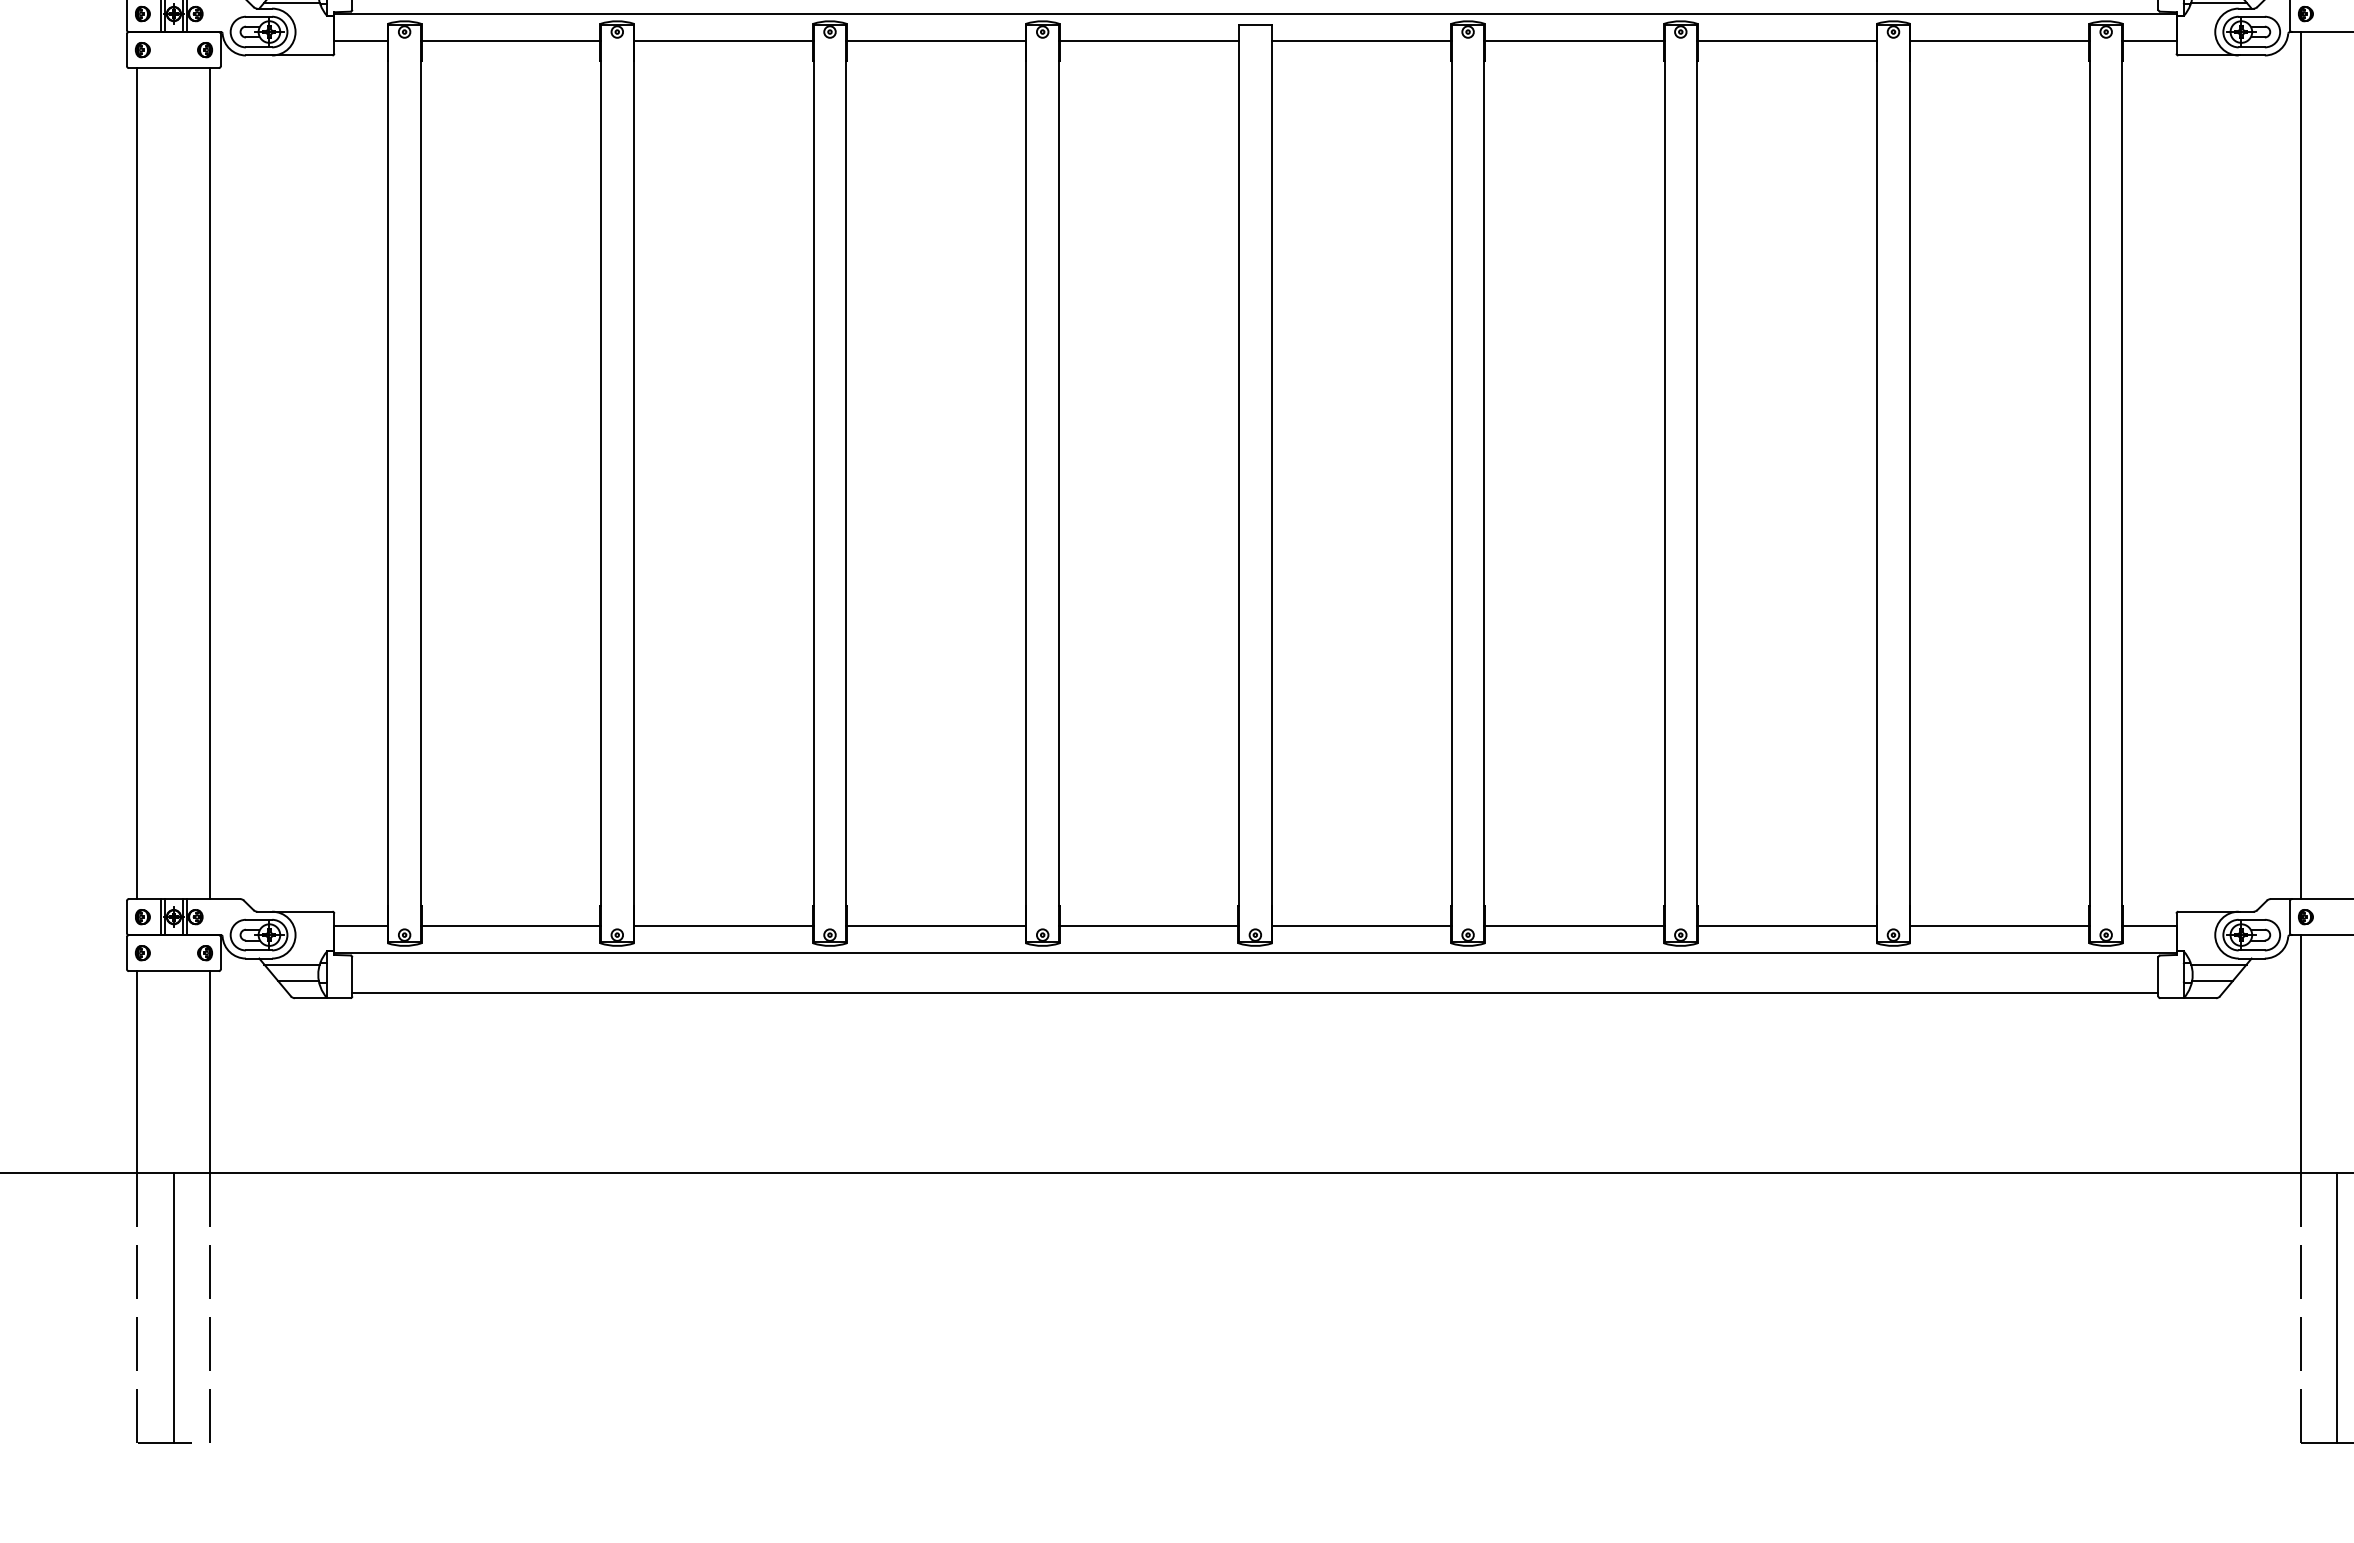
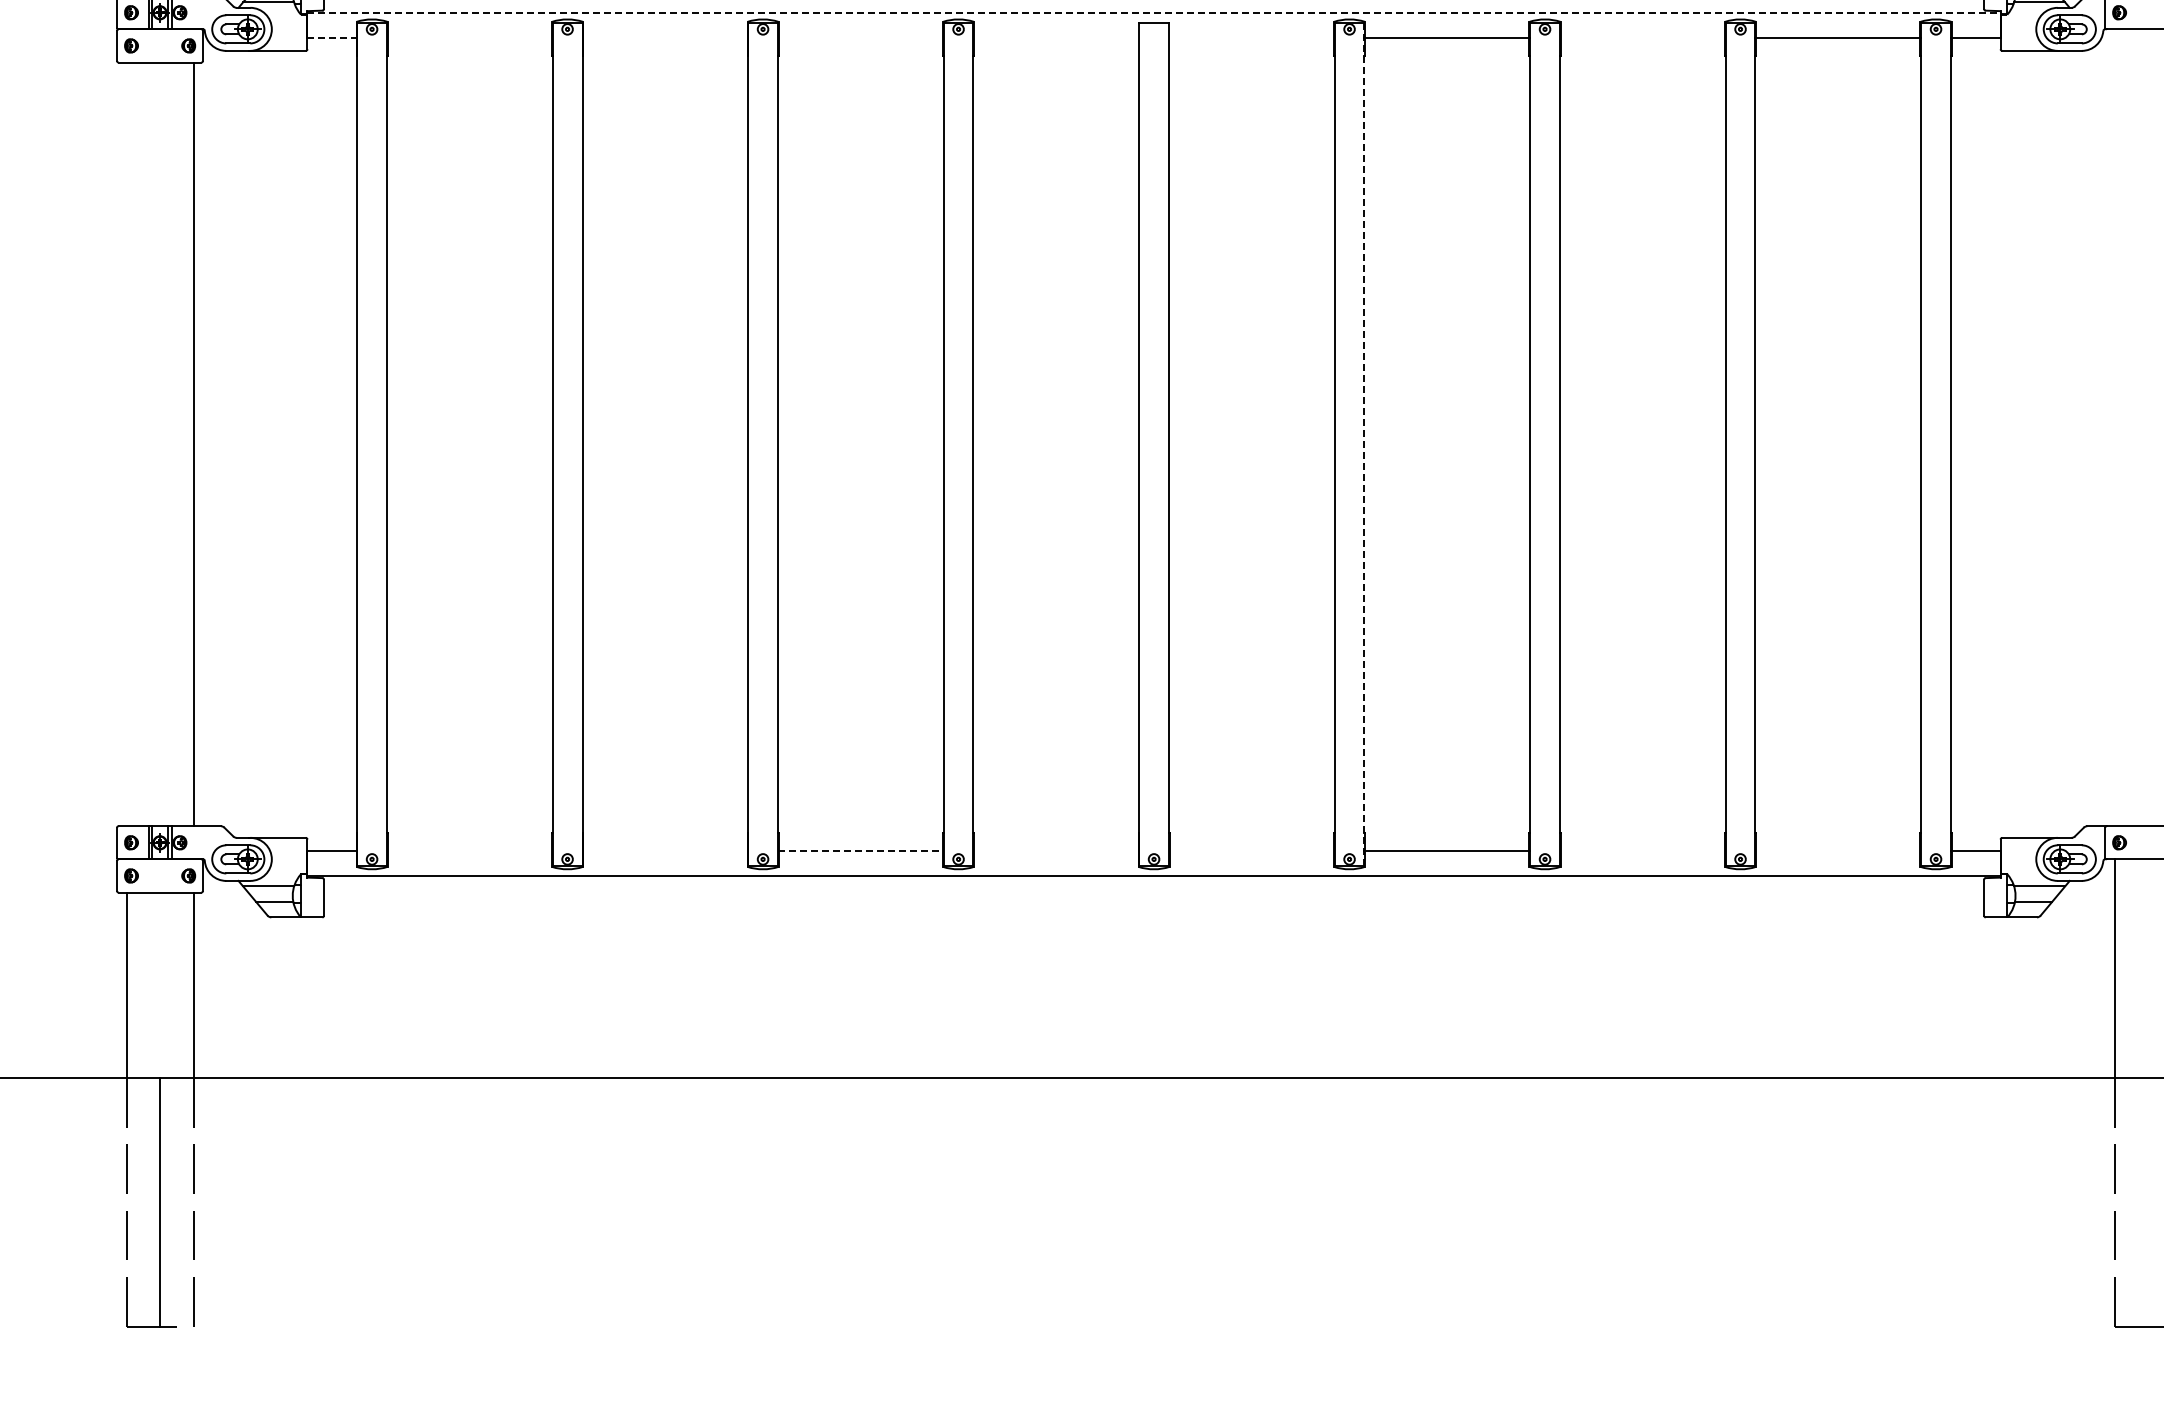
line: (1255, 13) -> (1154, 12), solid -> dashed
line: (361, 40) -> (332, 37), solid -> dashed
line: (510, 40) -> (469, 37), removed
line: (723, 40) -> (665, 37), removed
line: (936, 40) -> (860, 37), removed
line: (1149, 40) -> (1056, 37), removed
line: (1361, 40) -> (1251, 37), removed
line: (1786, 40) -> (1642, 37), removed
line: (2300, 465) -> (2114, 427), removed
line: (137, 483) -> (126, 444), removed
line: (1484, 483) -> (1364, 444), solid -> dashed
line: (510, 926) -> (469, 851), removed
line: (723, 926) -> (665, 851), removed
line: (936, 926) -> (860, 851), solid -> dashed
line: (1149, 926) -> (1056, 851), removed
line: (1361, 926) -> (1251, 851), removed
line: (1786, 926) -> (1642, 851), removed
line: (2000, 926) -> (1838, 851), removed
line: (1255, 992) -> (1154, 912), removed
line: (2337, 1308) -> (2148, 1202), removed

